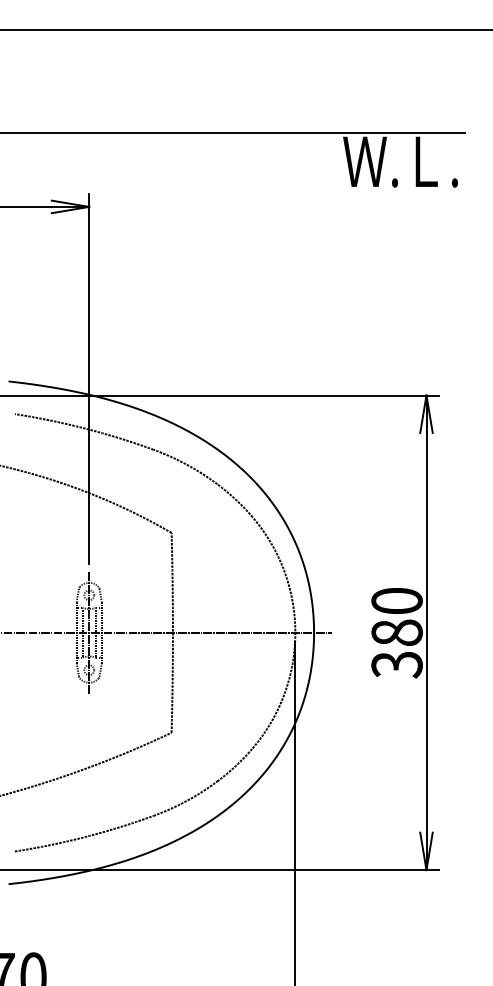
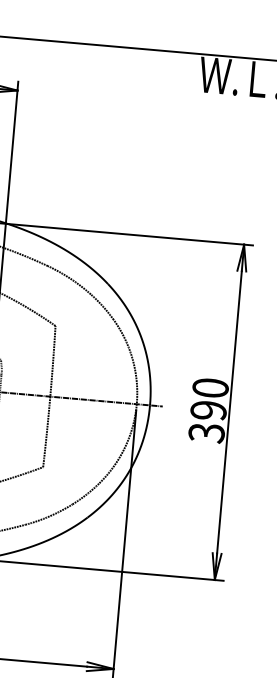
text: (396, 632) -> (208, 410), 380 -> 390

